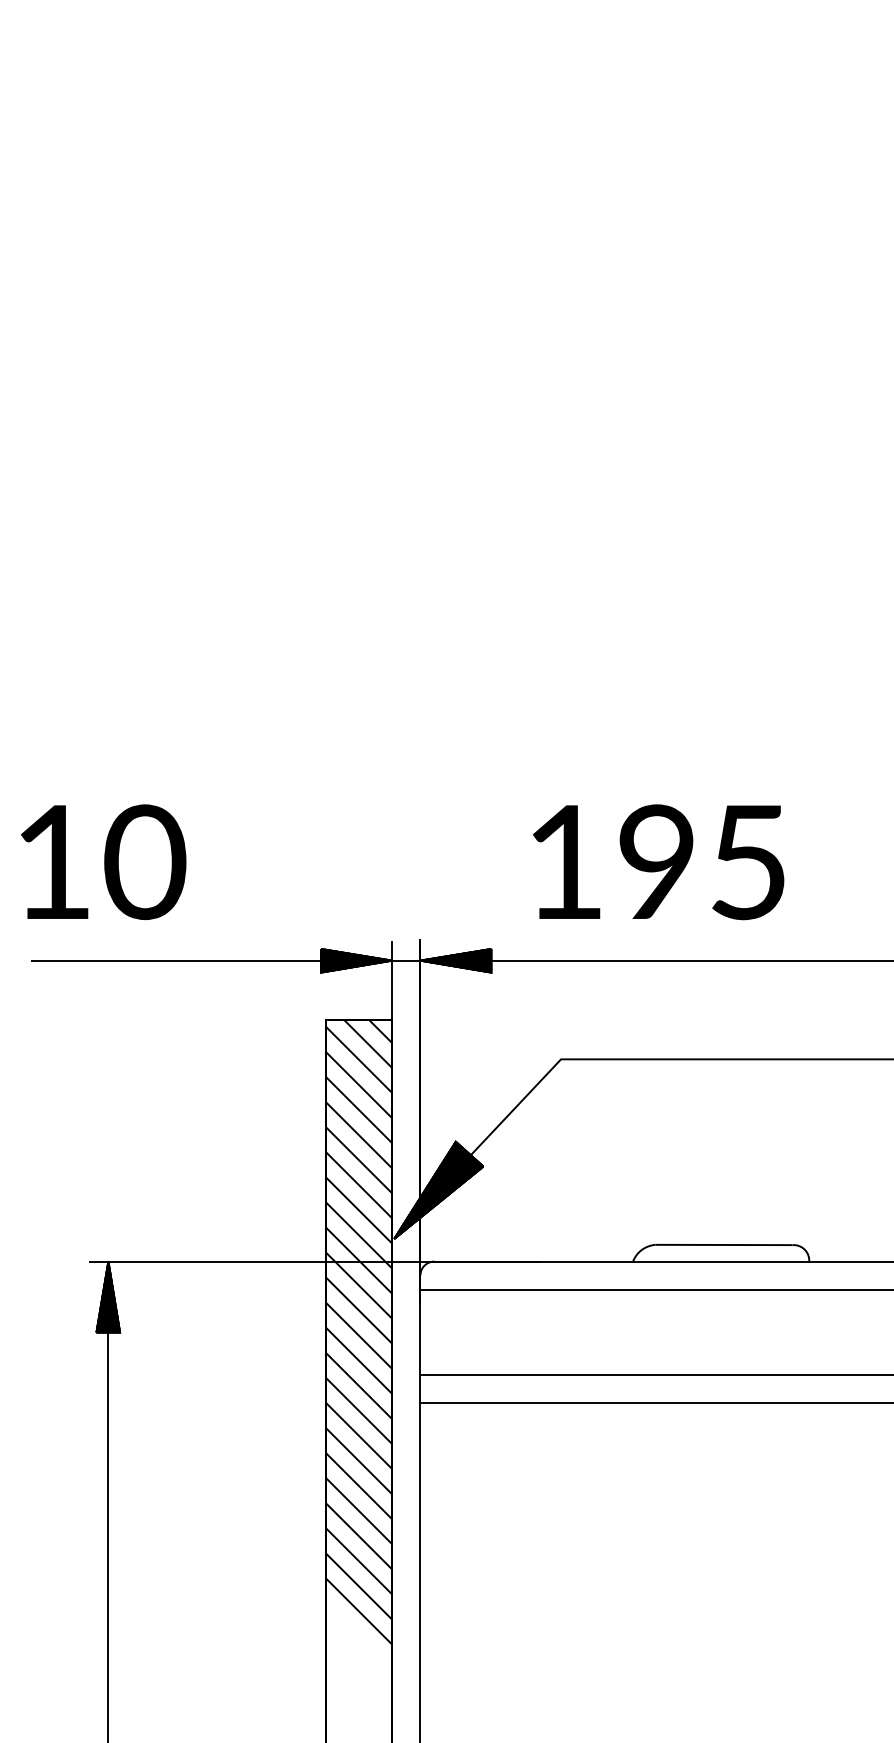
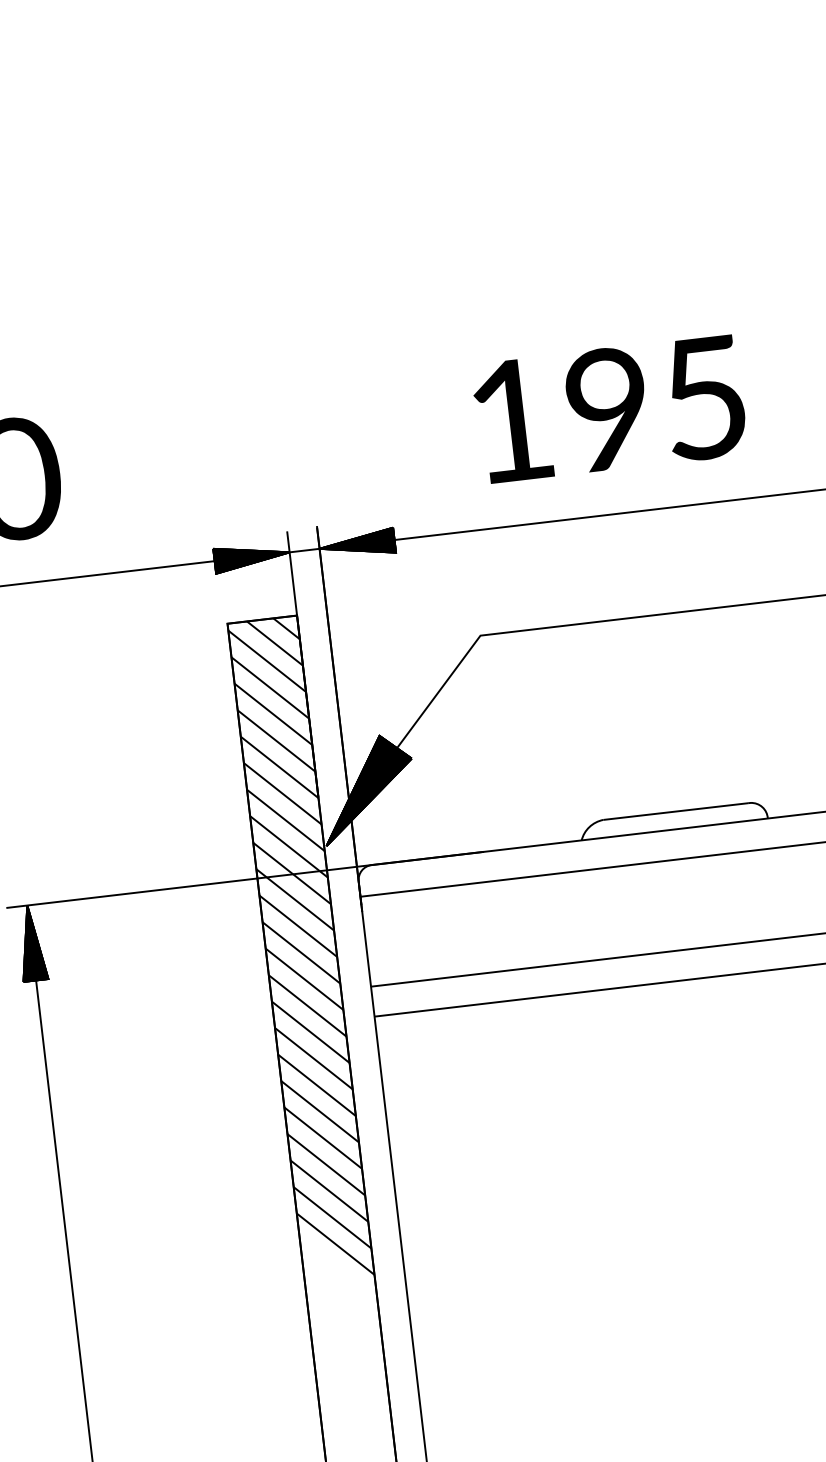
text: (658, 862) -> (609, 409), moved

